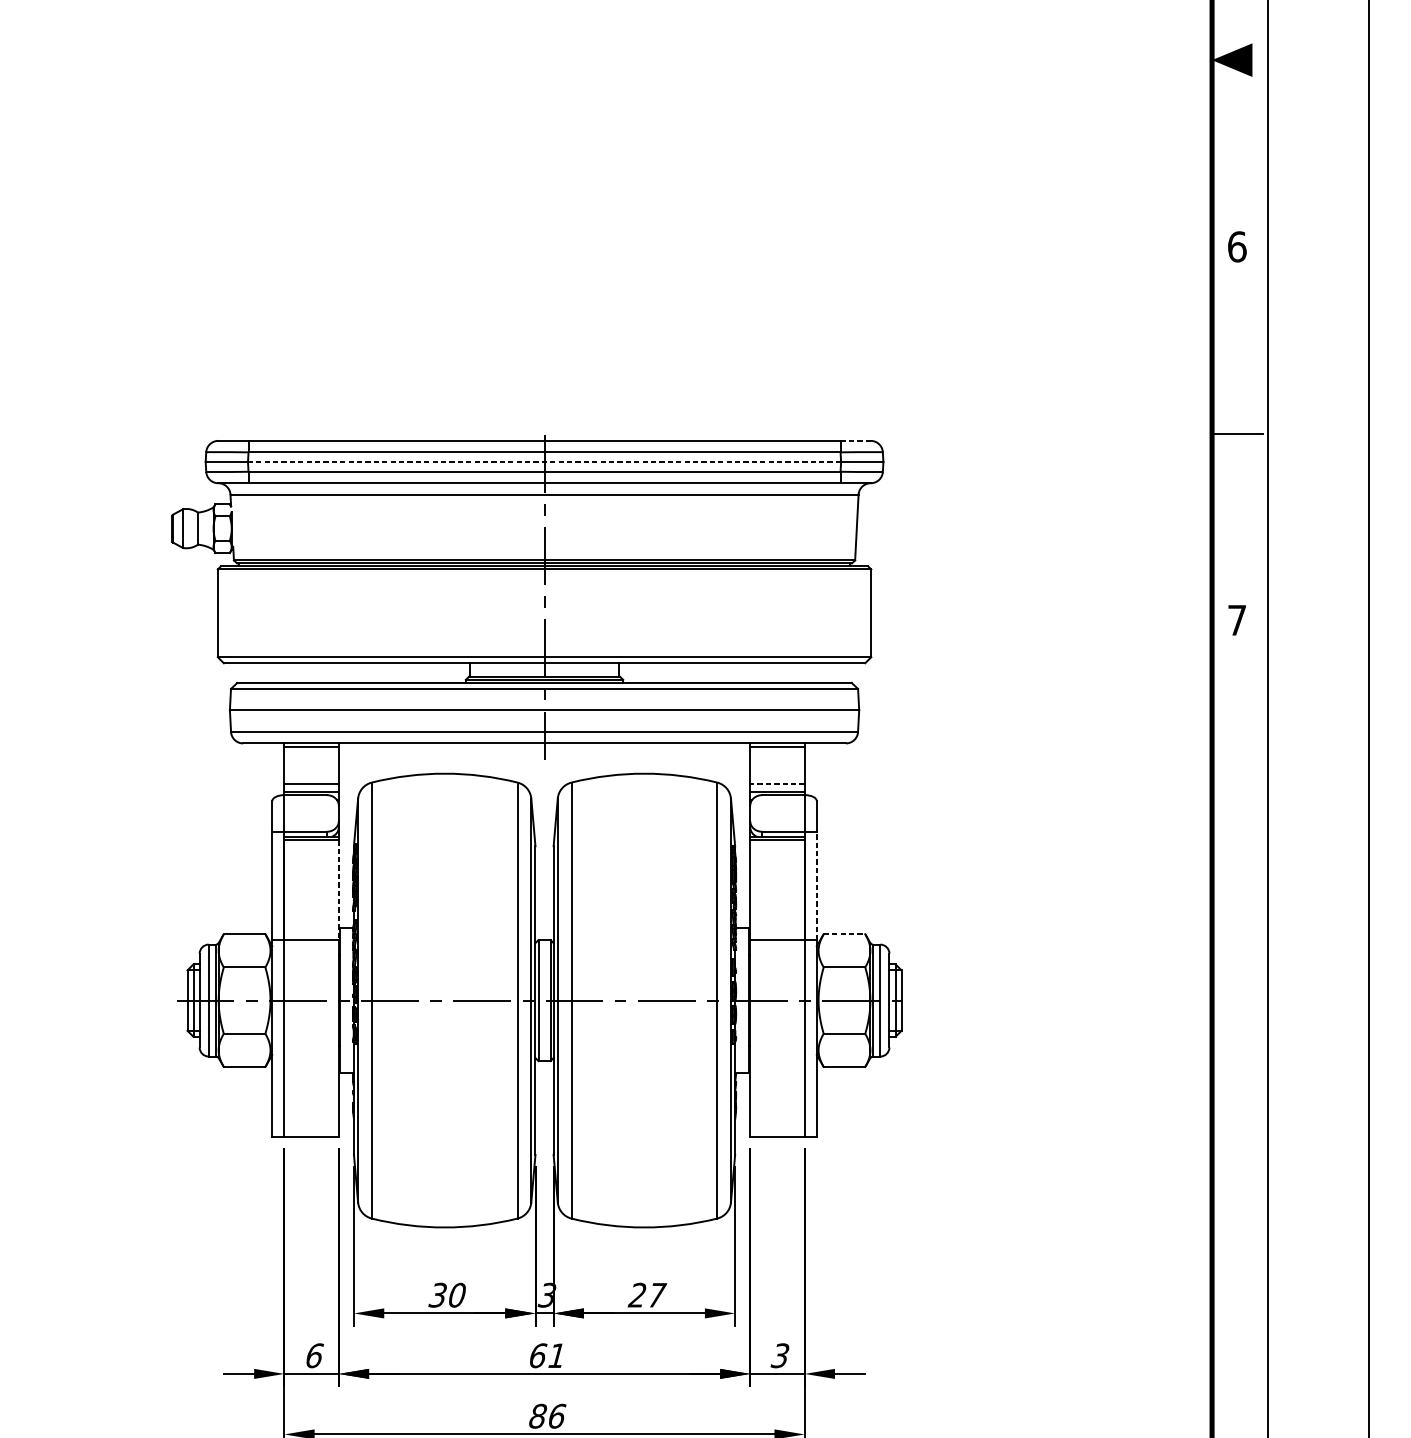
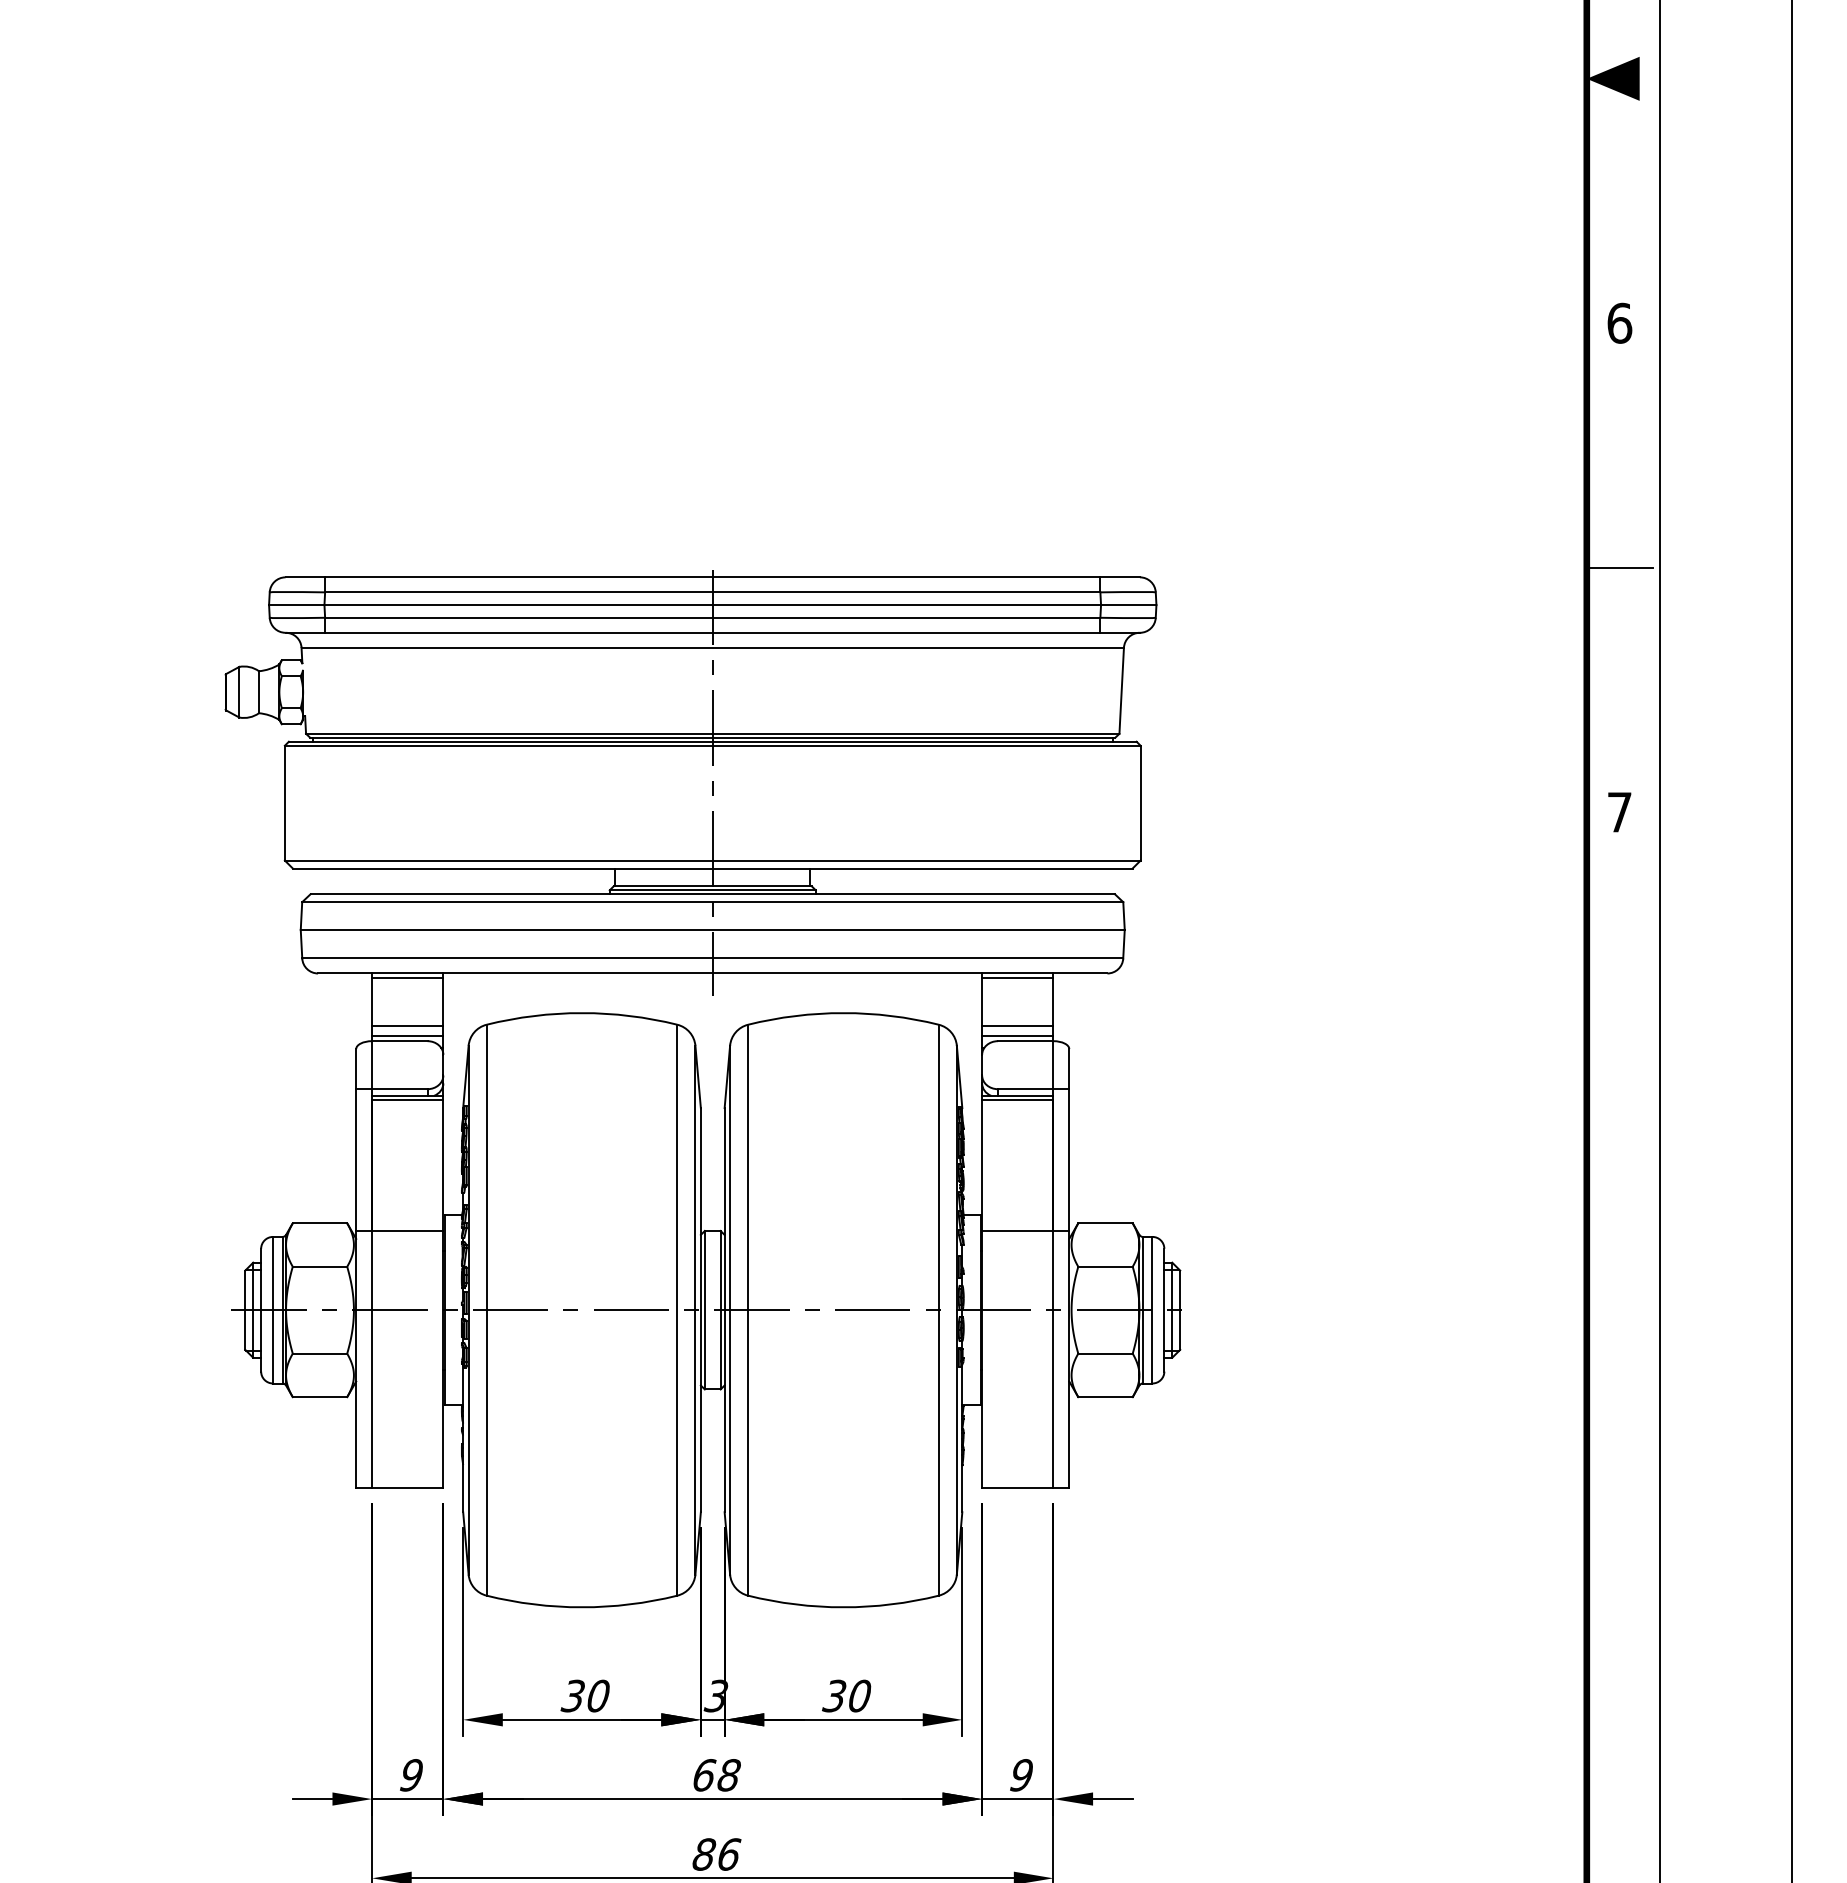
line: (855, 441) -> (1120, 577), dashed -> solid
line: (544, 462) -> (712, 605), dashed -> solid
line: (777, 783) -> (1017, 1026), dashed -> solid
line: (817, 885) -> (1069, 1159), dashed -> solid
line: (338, 890) -> (443, 1165), dashed -> solid
line: (845, 934) -> (1106, 1223), dashed -> solid
text: (647, 1294) -> (847, 1695), 27 -> 30
text: (314, 1355) -> (411, 1775), 6 -> 9
text: (556, 1355) -> (728, 1775), 61 -> 68
text: (779, 1355) -> (1020, 1775), 3 -> 9

